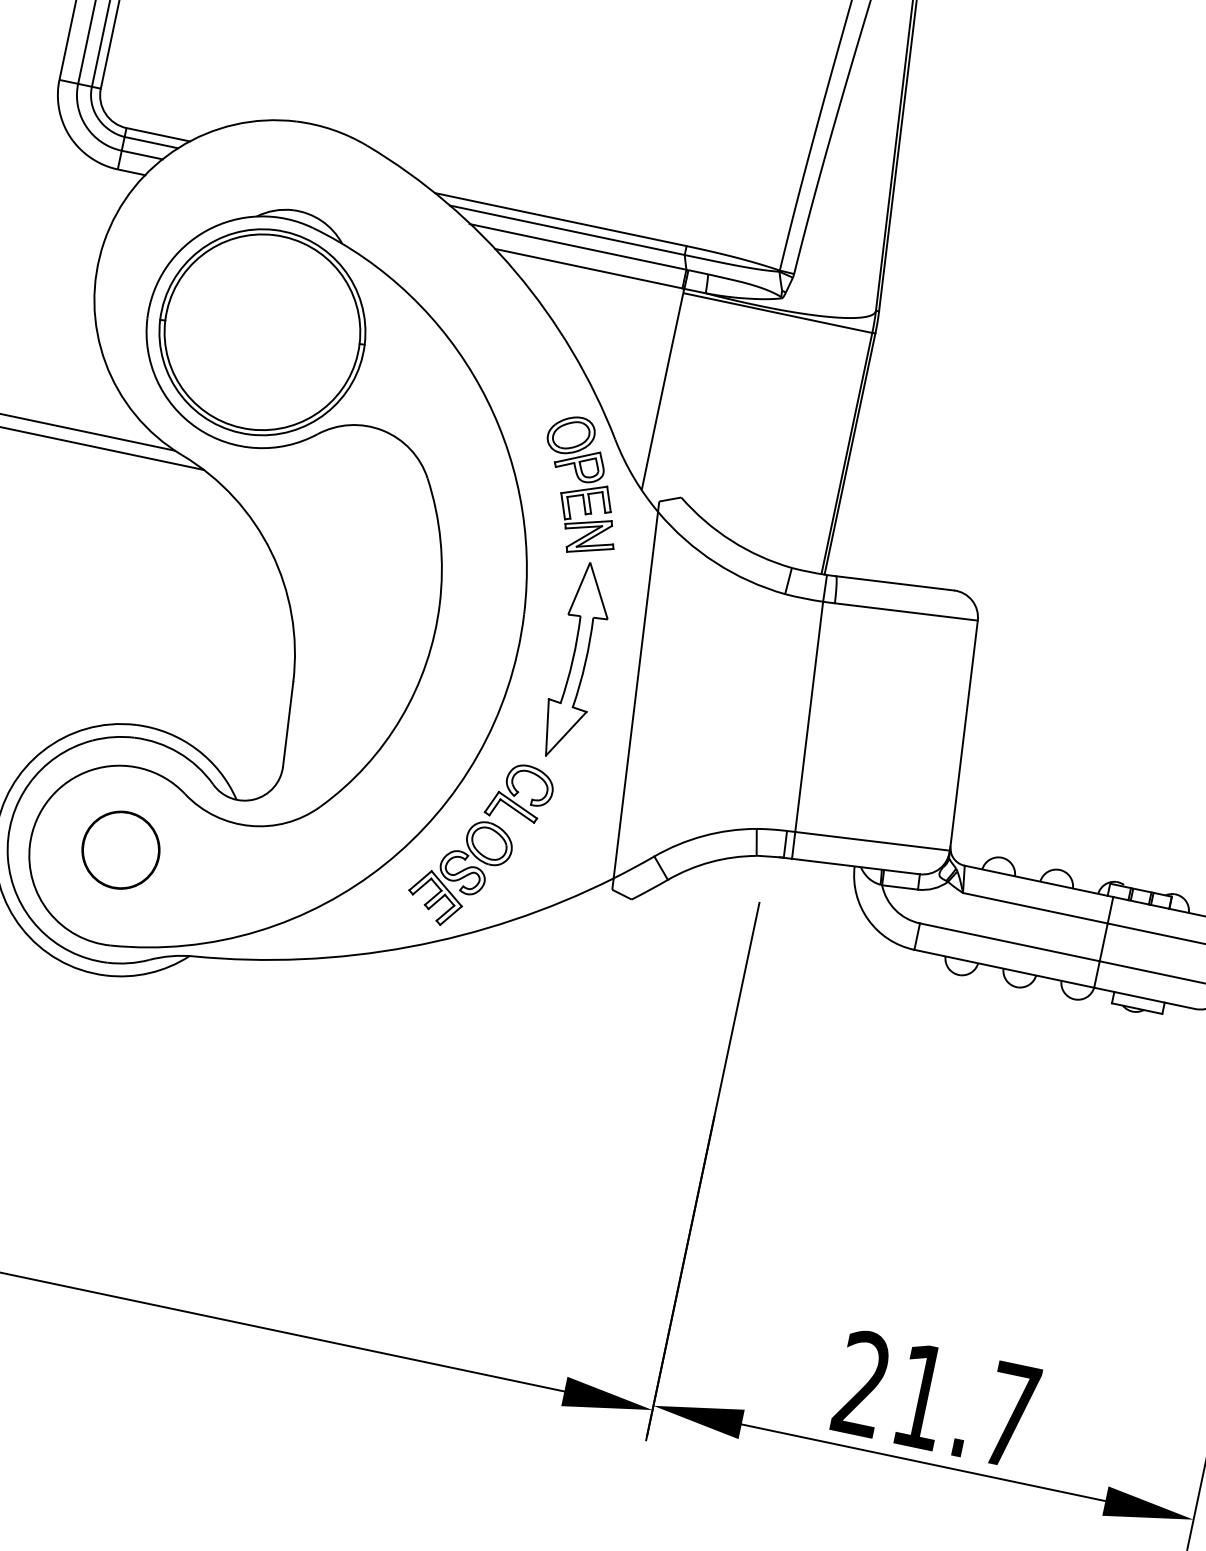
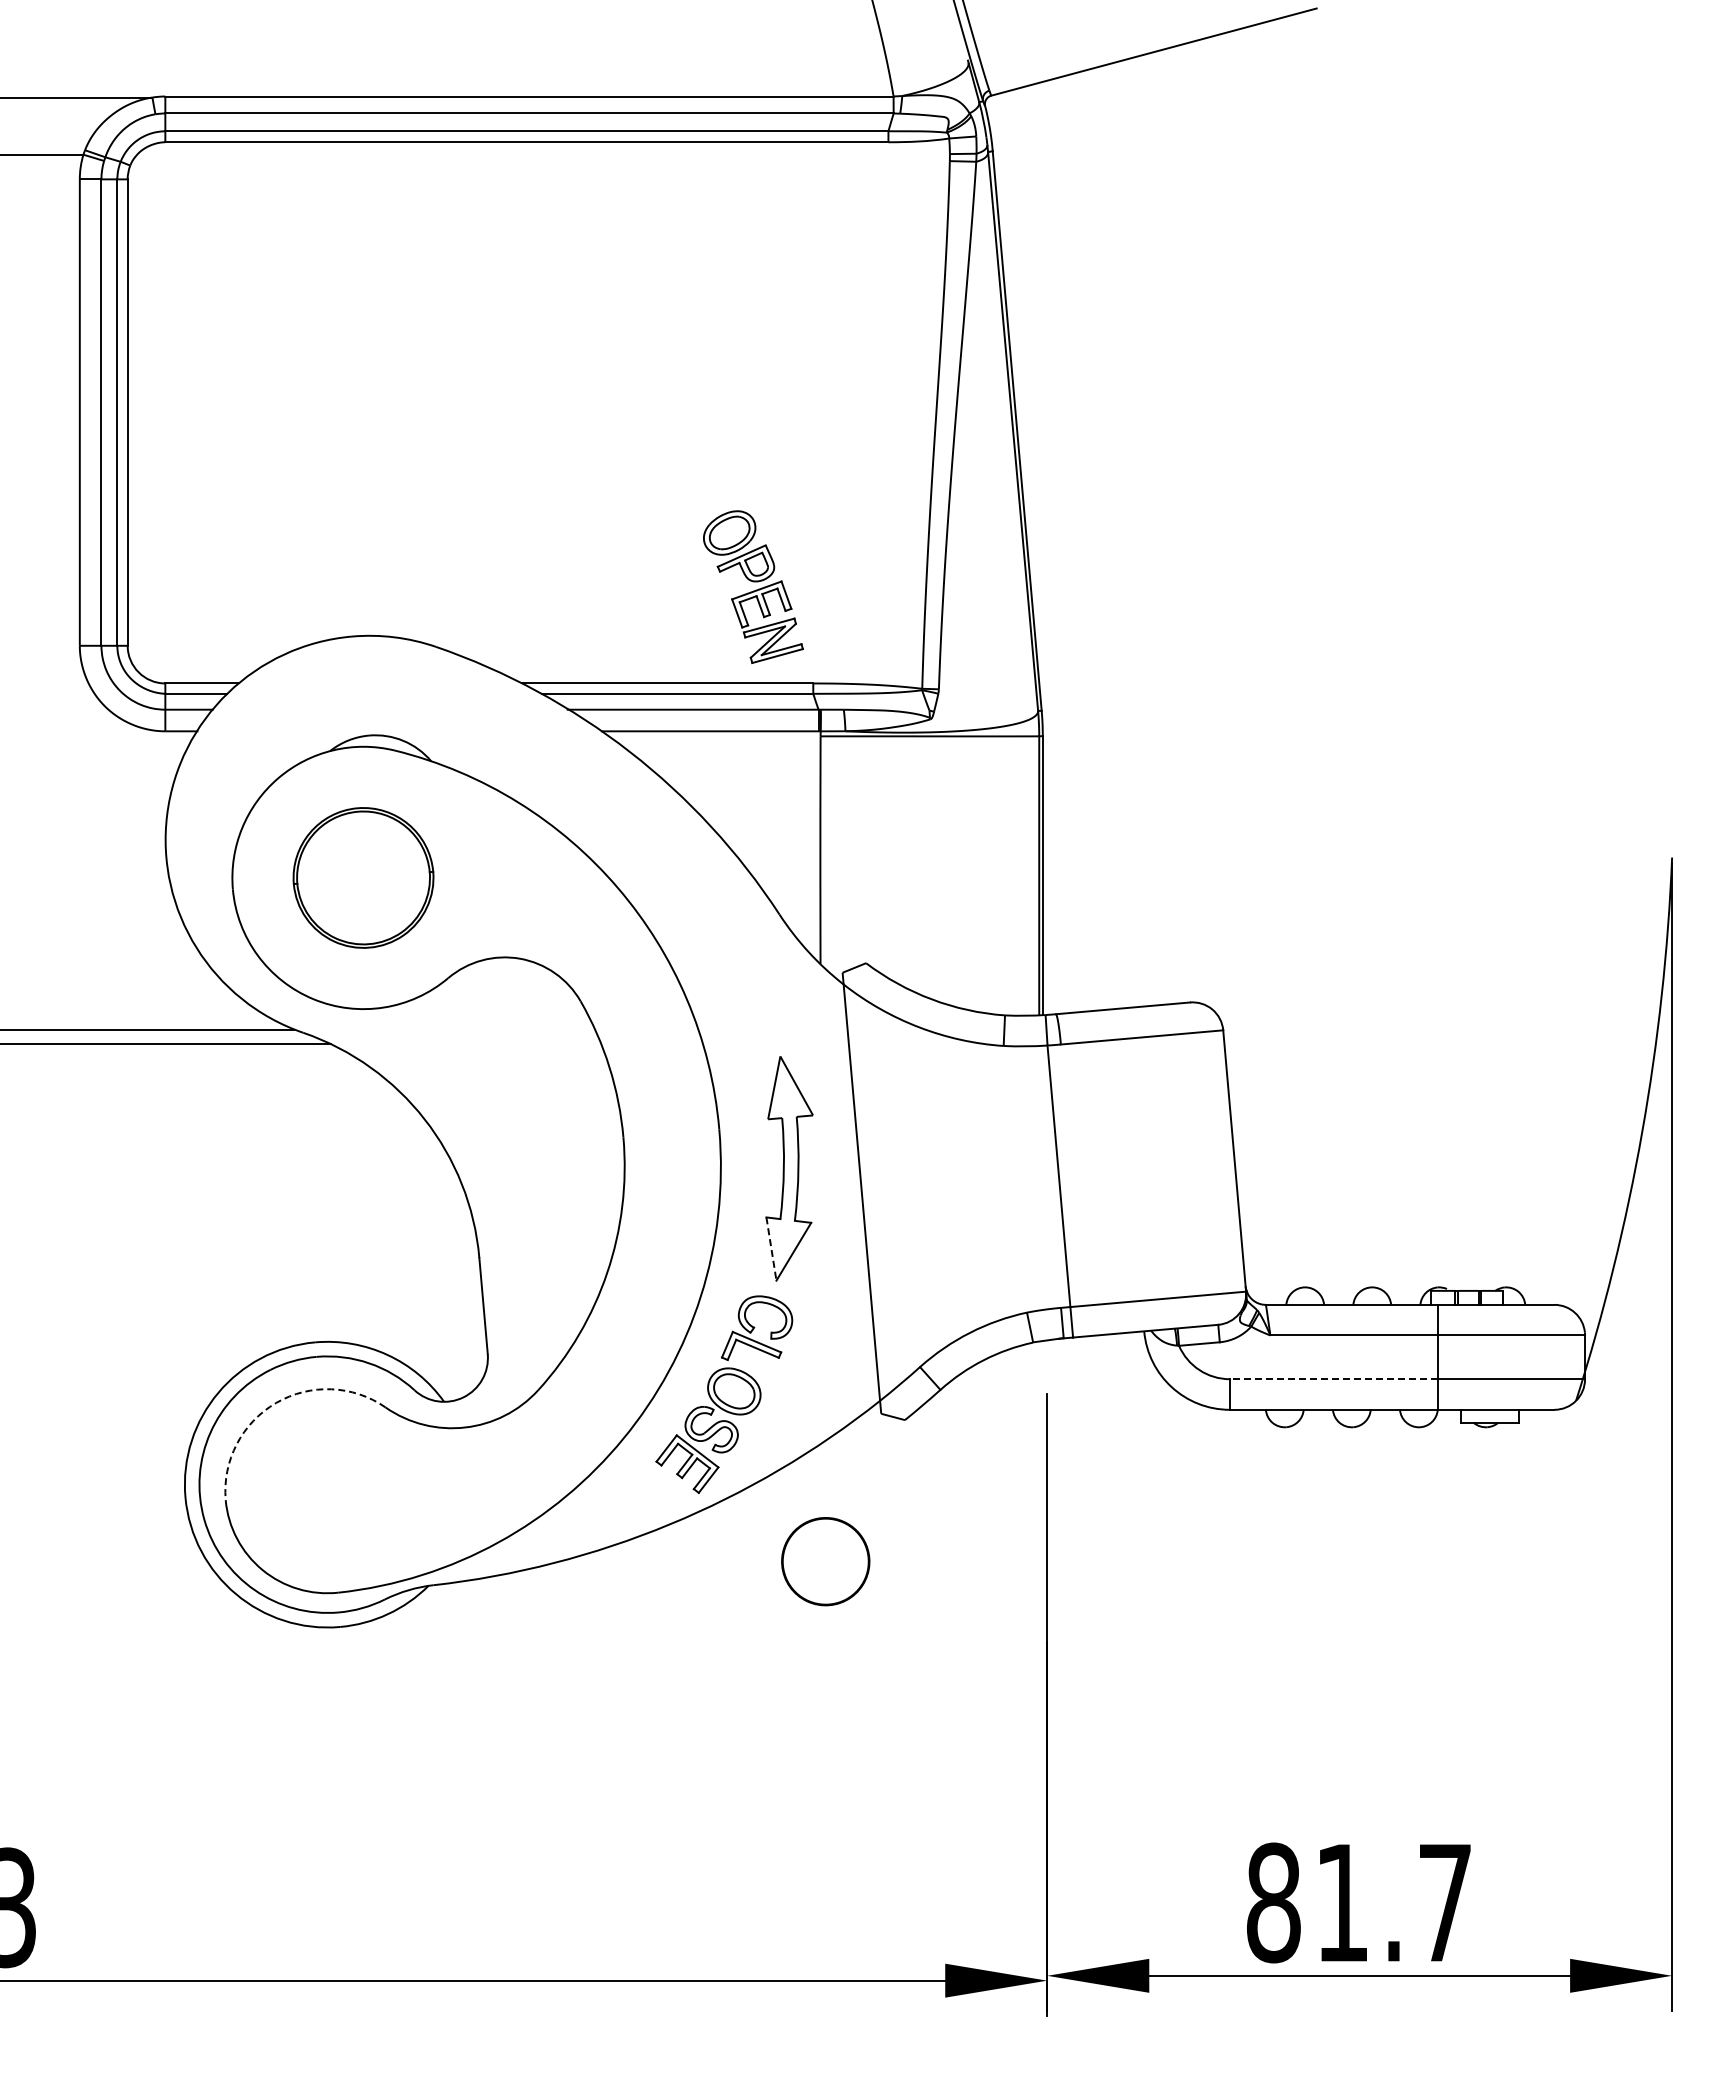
part: (262, 331) -> (363, 877), size x0.6
part: (582, 485) -> (753, 586), moved
line: (547, 727) -> (771, 1249), solid -> dashed
arc: (91, 769) -> (276, 1402), solid -> dashed
part: (120, 850) -> (825, 1561), moved
line: (1009, 942) -> (1333, 1379), solid -> dashed
text: (862, 1383) -> (1273, 1902), 21.7 -> 81.7

